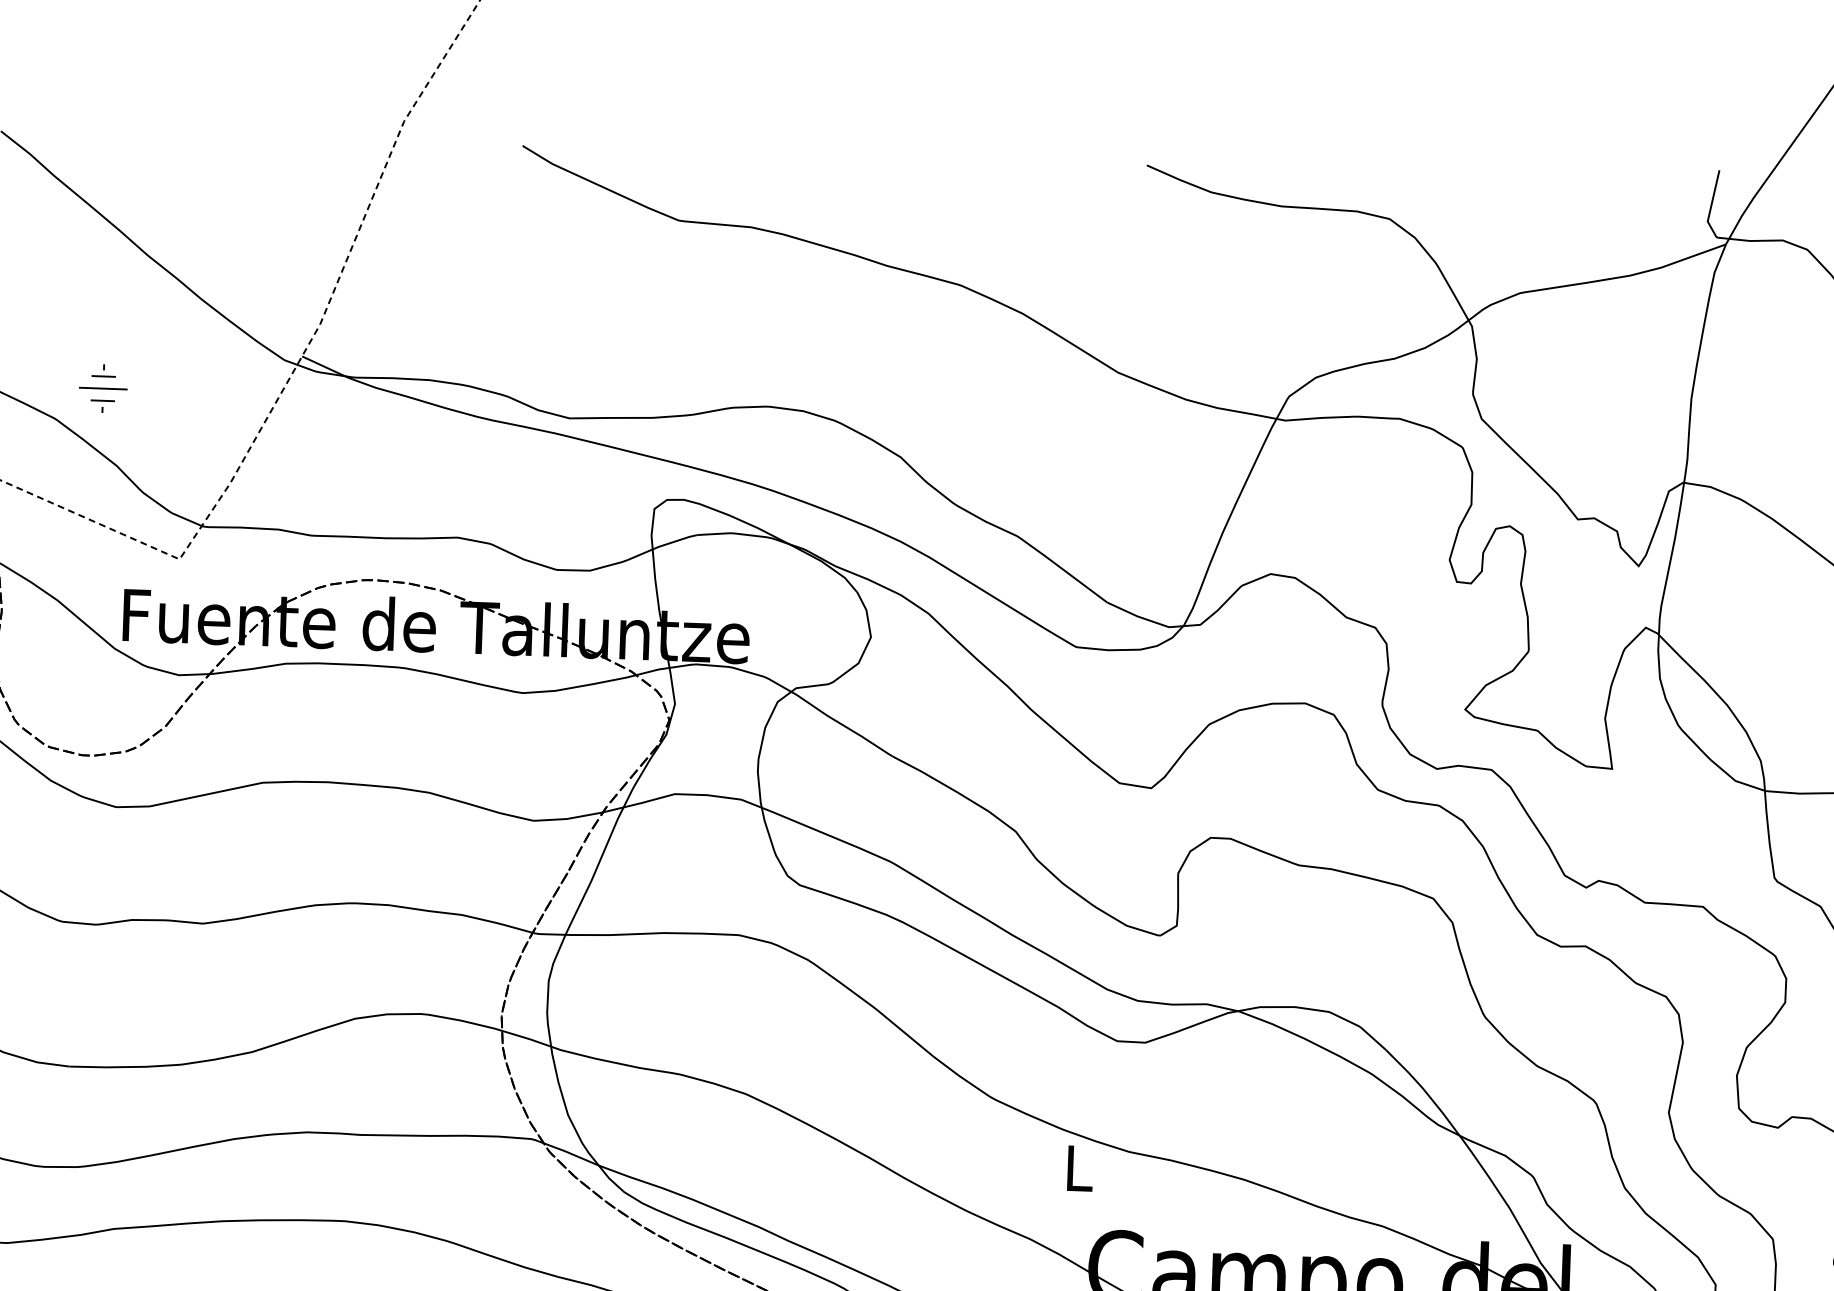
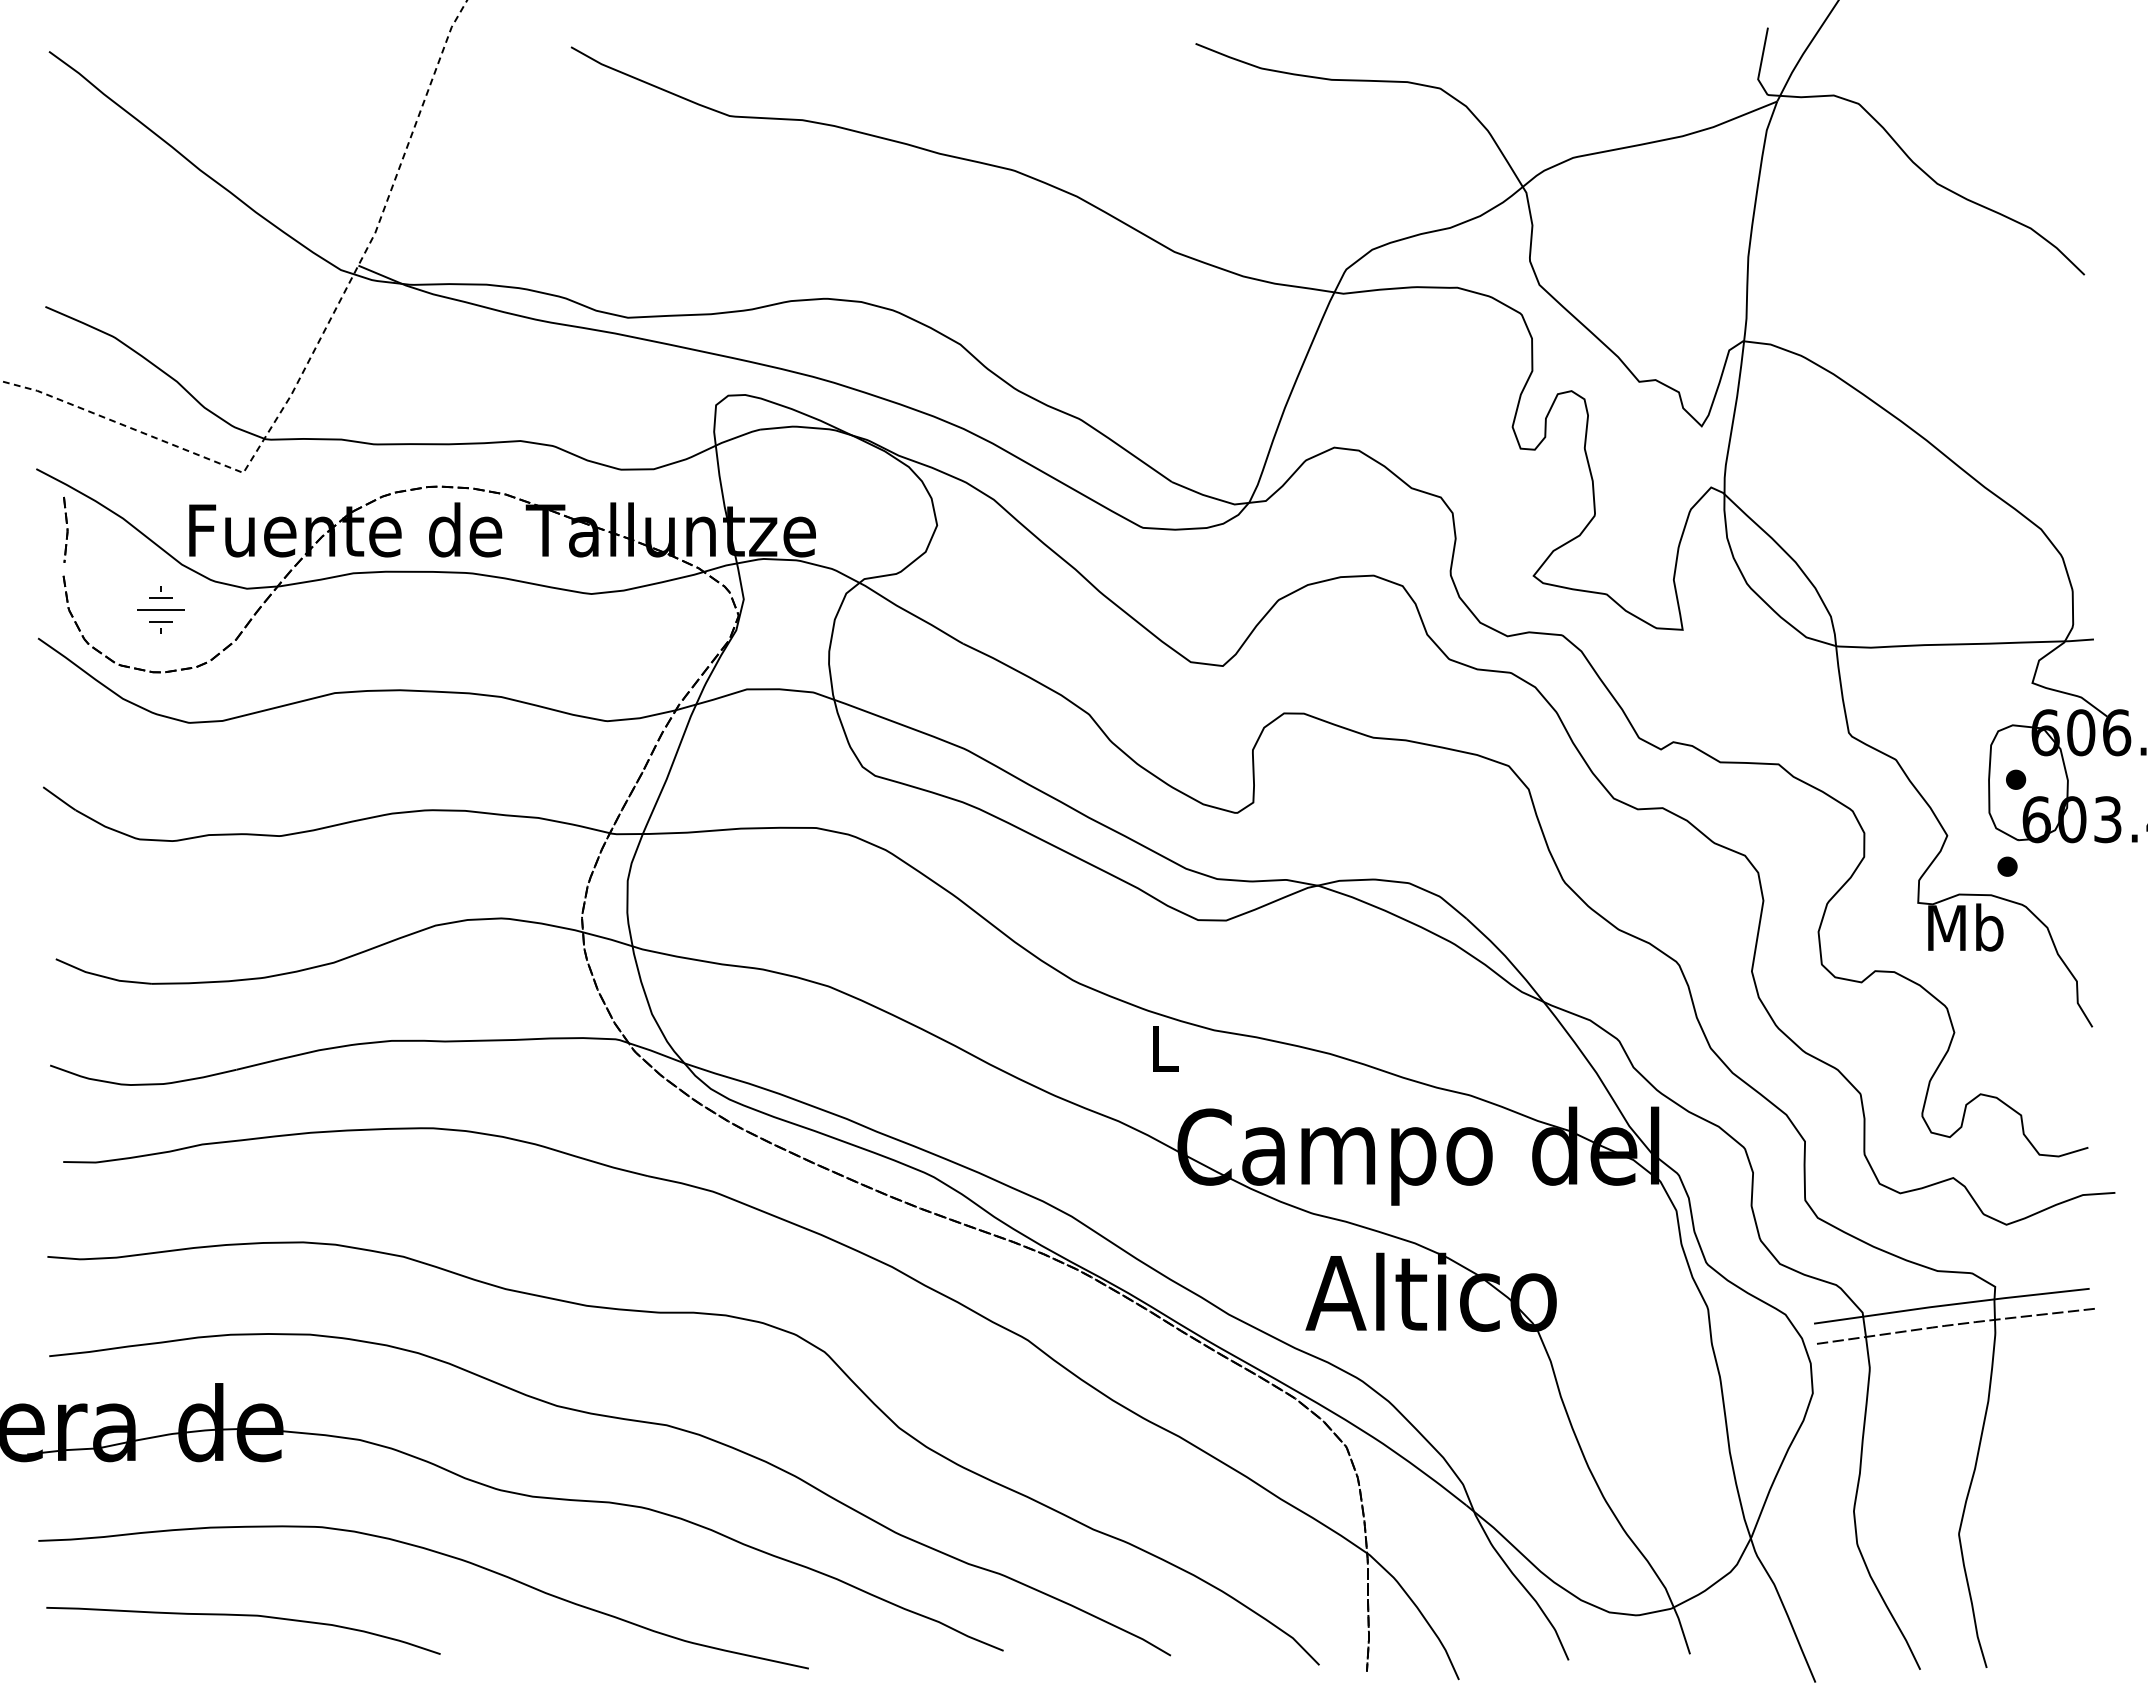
part: (102, 387) -> (160, 609), moved

